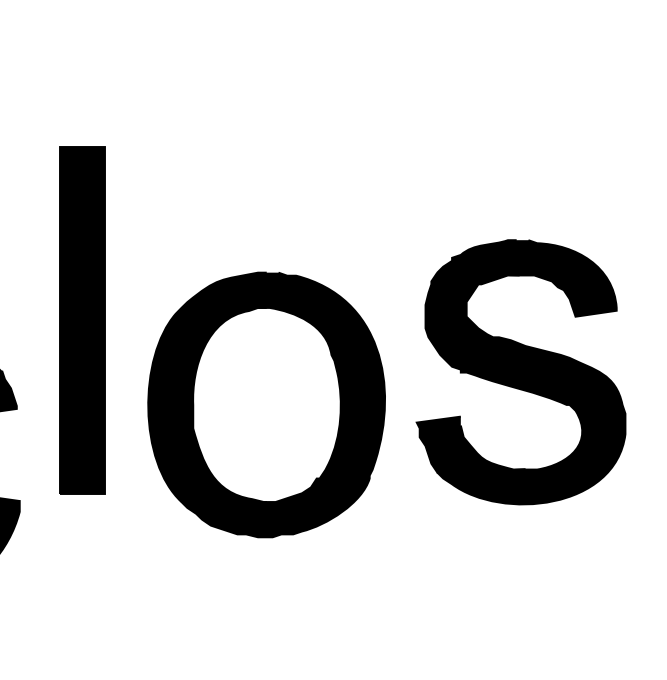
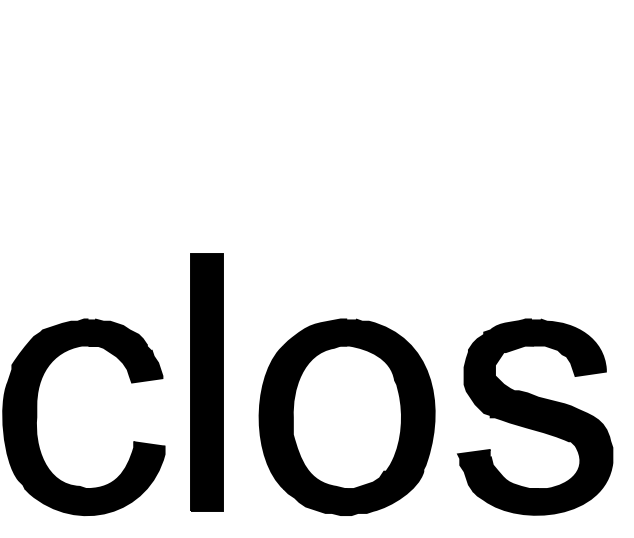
part: (81, 320) -> (206, 382), moved
part: (521, 371) -> (535, 416), moved
part: (265, 403) -> (346, 416), moved

